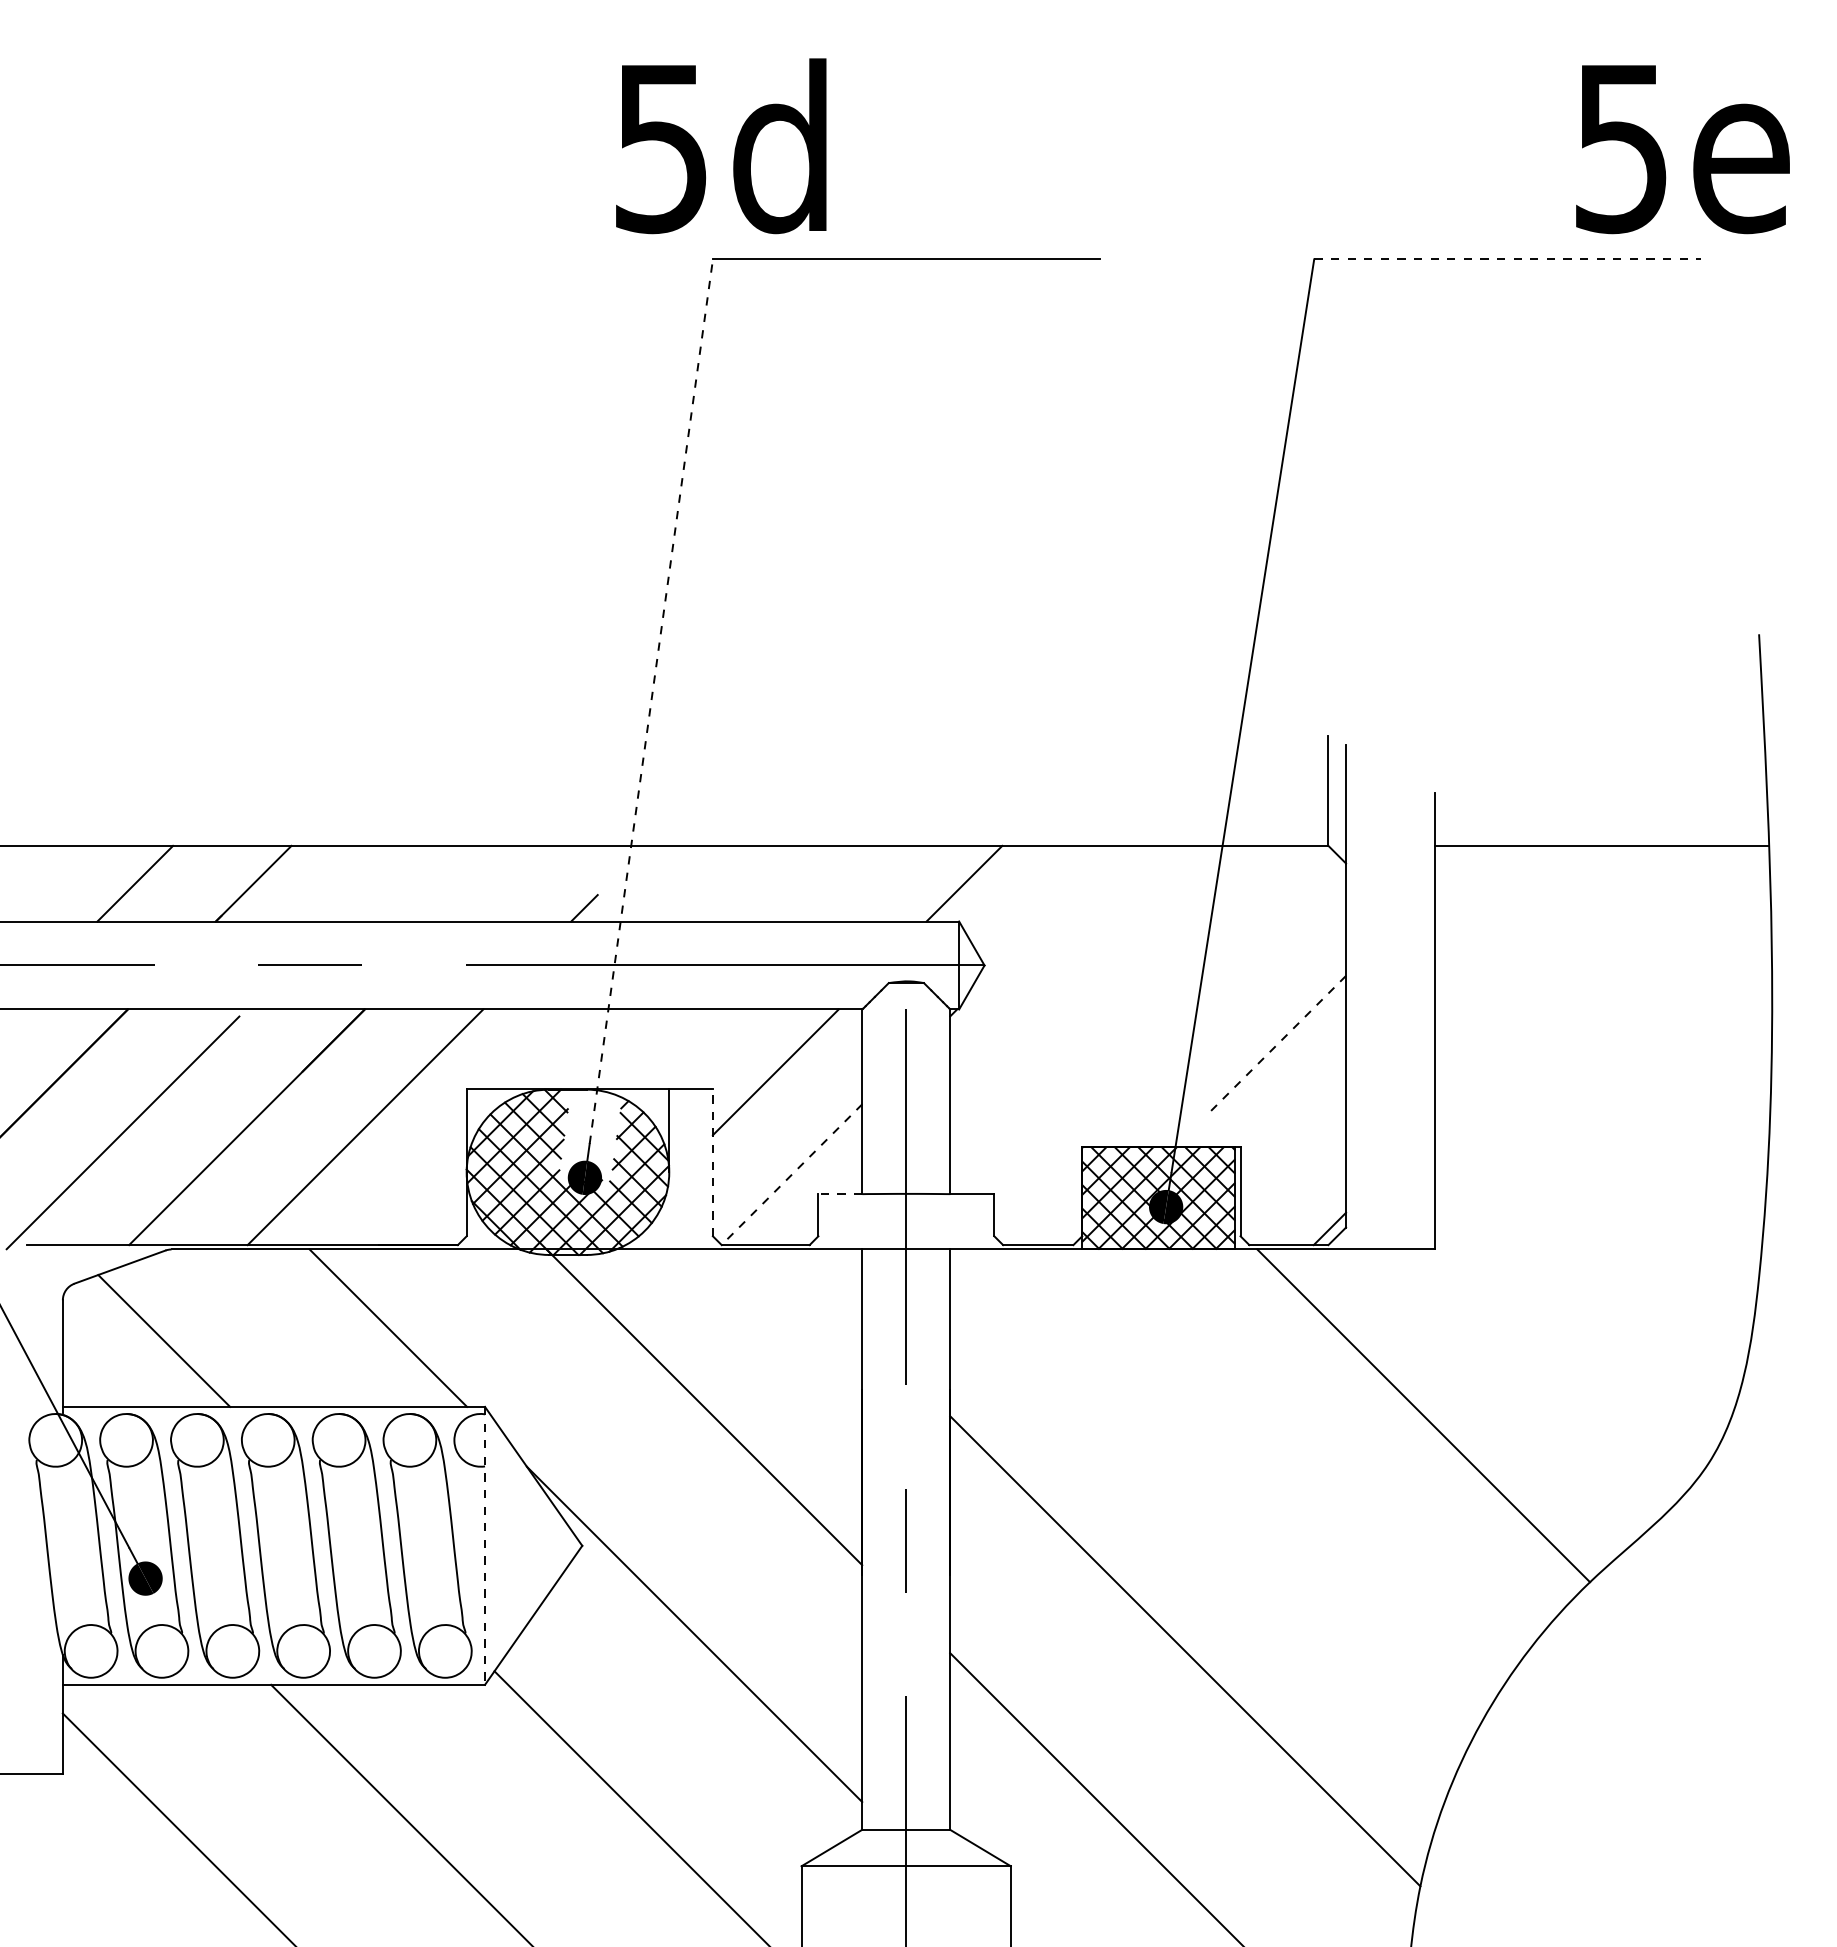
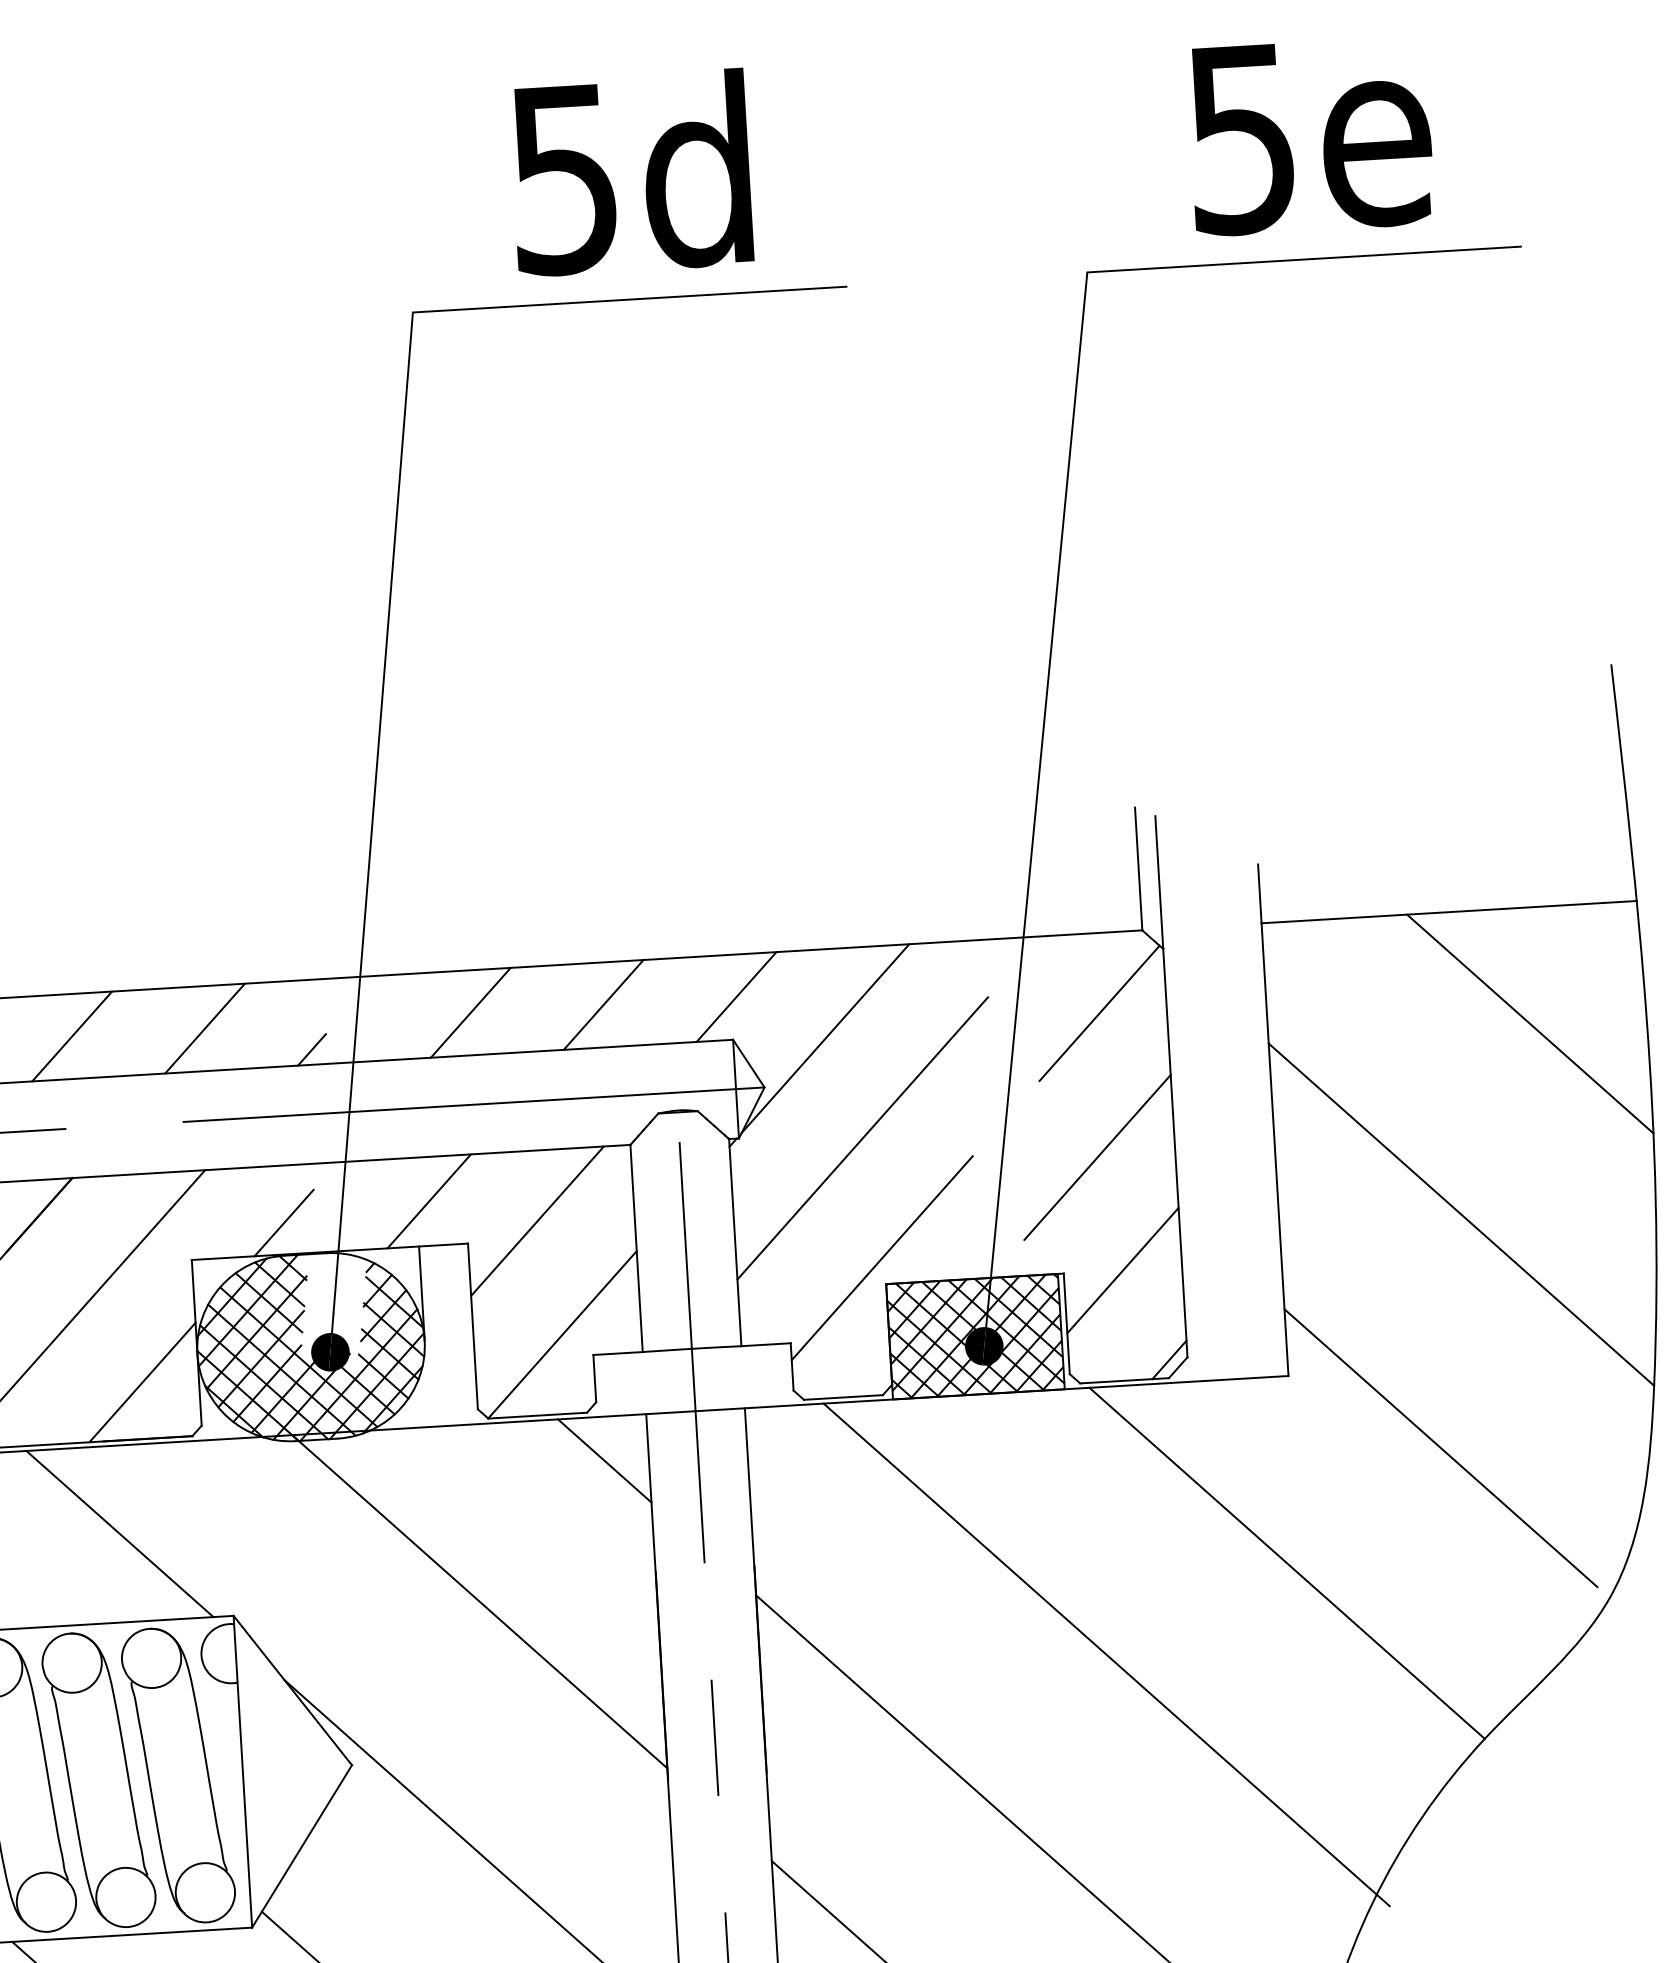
text: (721, 146) -> (631, 173), moved
text: (1682, 149) -> (1310, 136), moved
line: (1508, 258) -> (1305, 259), dashed -> solid
line: (651, 701) -> (373, 813), dashed -> solid
line: (372, 883) -> (72, 1036), added
line: (490, 883) -> (204, 1028), added
line: (727, 883) -> (470, 1012), added
line: (845, 883) -> (603, 1004), added
line: (1286, 917) -> (1100, 1013), added
line: (1040, 924) -> (824, 1037), added
line: (1667, 949) -> (1529, 1023), added
line: (1068, 1015) -> (862, 1137), added
line: (1276, 1045) -> (1097, 1157), dashed -> solid
line: (680, 1048) -> (429, 1200), added
line: (550, 1060) -> (283, 1222), added
line: (1596, 1115) -> (1460, 1214), added
line: (1079, 1123) -> (881, 1258), added
line: (1293, 1146) -> (1123, 1269), added
line: (712, 1162) -> (472, 1326), dashed -> solid
line: (792, 1174) -> (563, 1334), dashed -> solid
line: (416, 1194) -> (142, 1382), added
line: (840, 1194) -> (618, 1353), dashed -> solid
line: (822, 1288) -> (604, 1460), added
line: (1566, 1321) -> (1441, 1447), added
line: (1258, 1487) -> (1106, 1654), added
line: (485, 1545) -> (243, 1771), dashed -> solid

